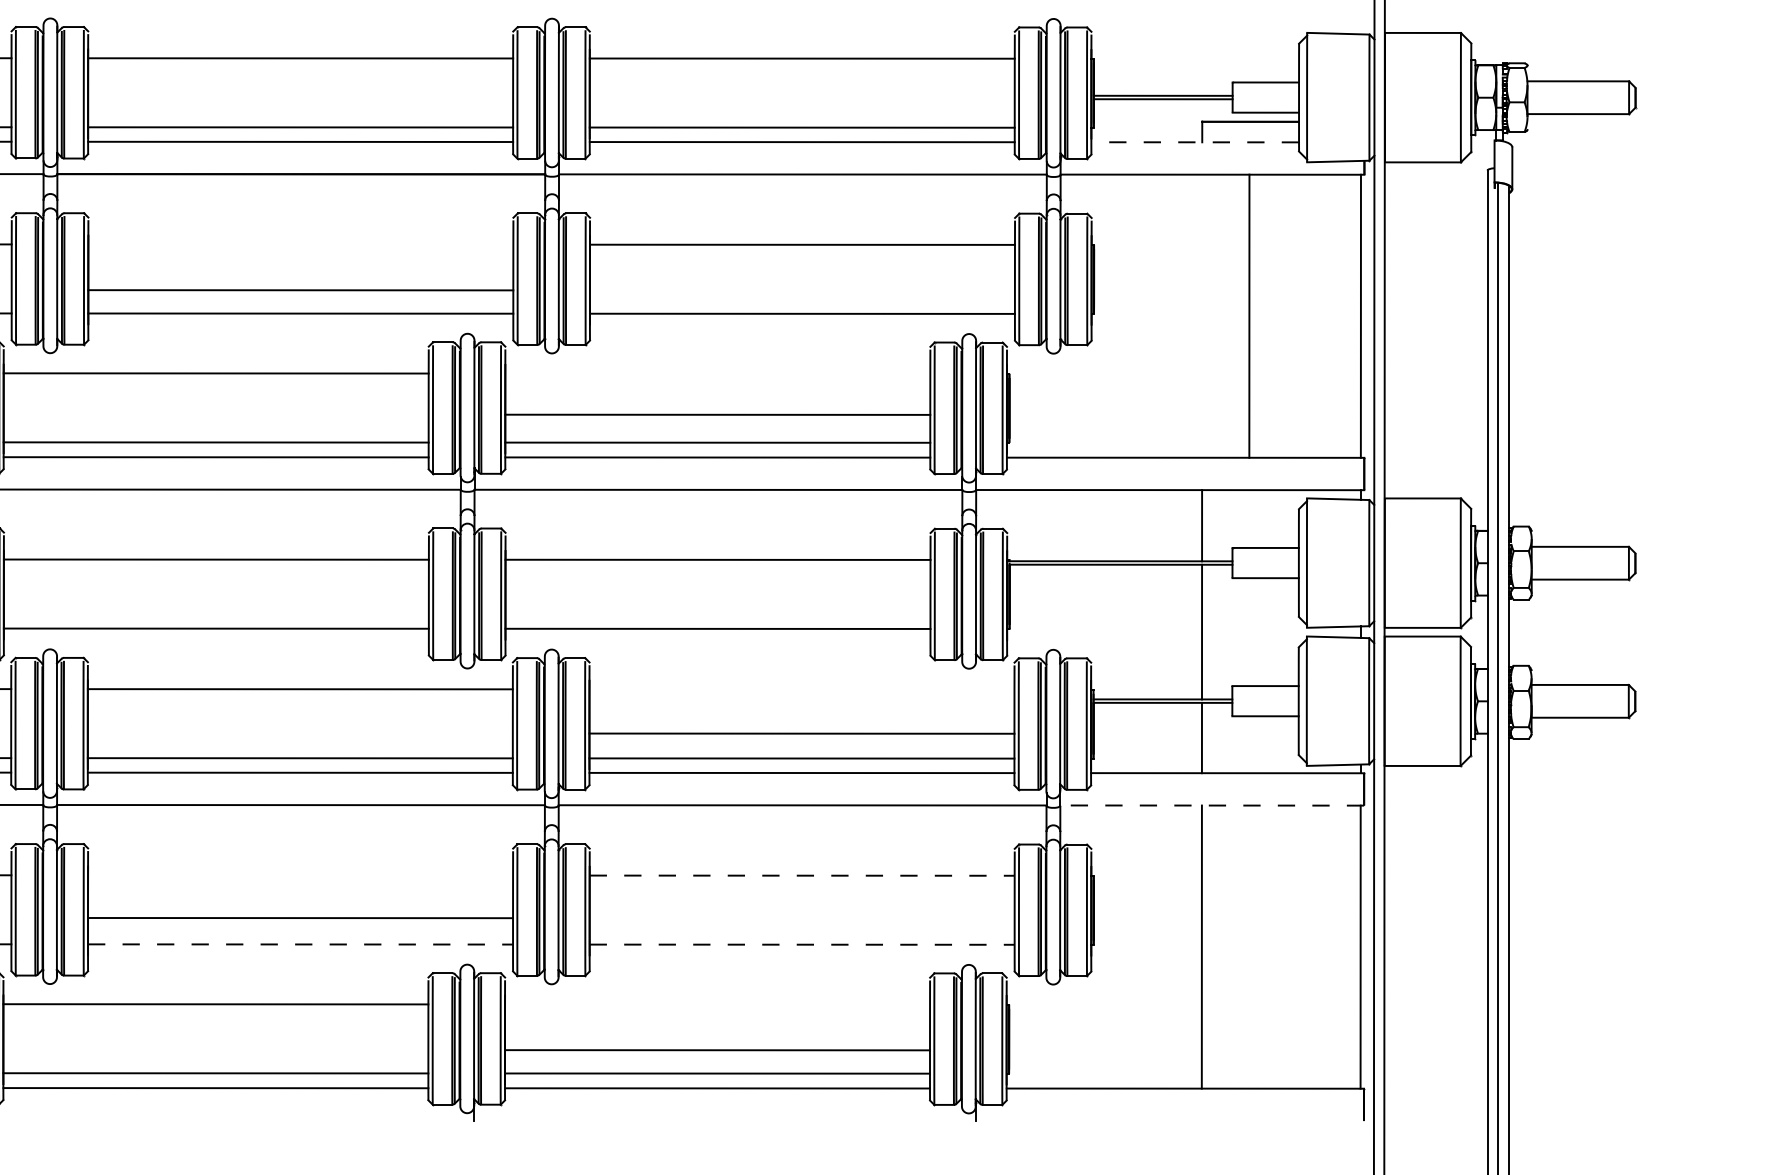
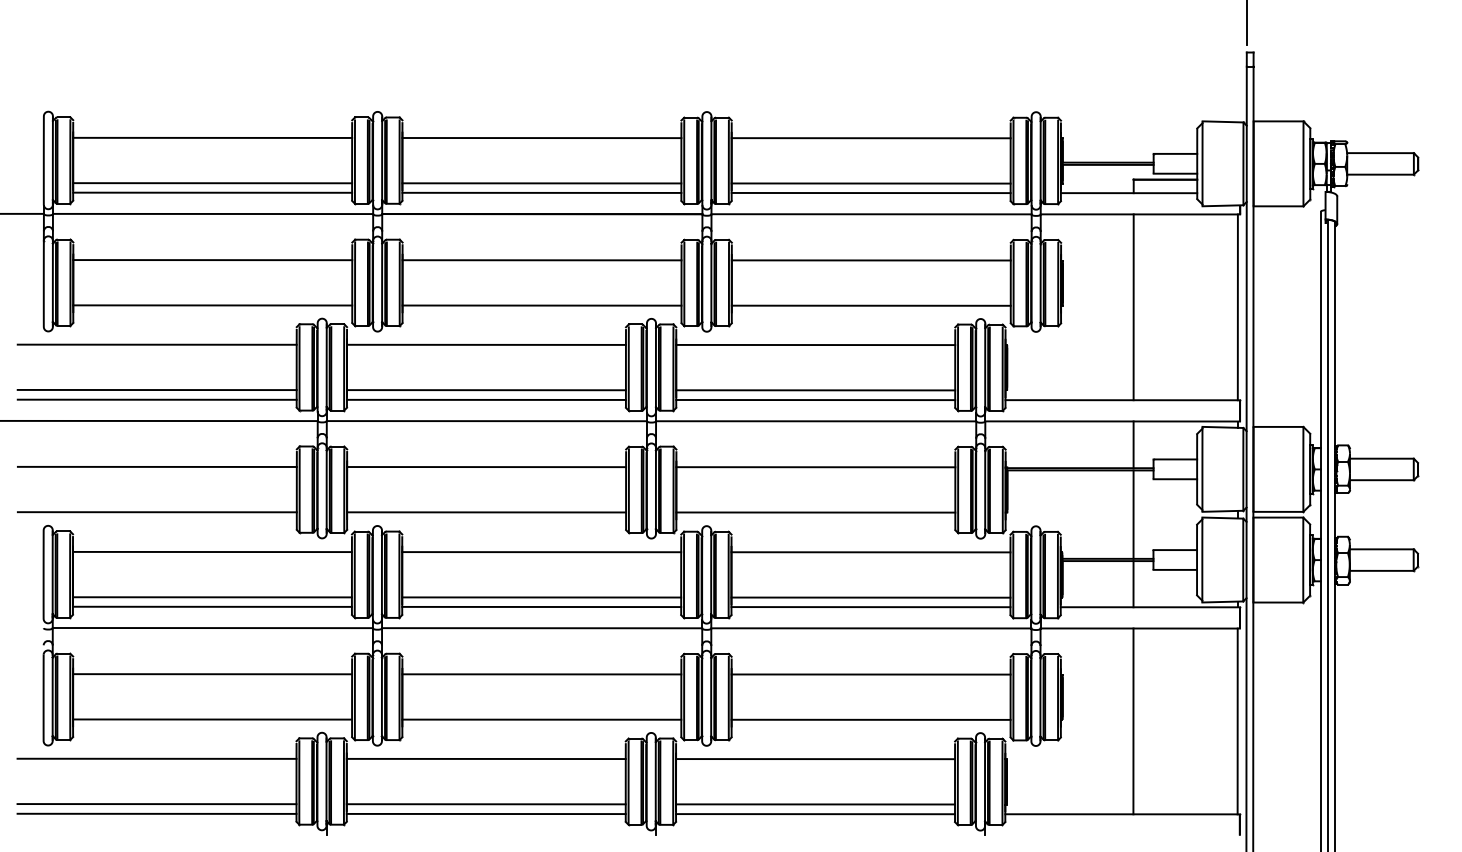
line: (1194, 142) -> (1128, 193), dashed -> solid
line: (300, 290) -> (541, 260), moved
line: (1249, 316) -> (1133, 307), moved
line: (717, 414) -> (815, 344), moved
line: (801, 733) -> (870, 552), moved
line: (1212, 805) -> (1140, 628), dashed -> solid
line: (802, 875) -> (871, 674), dashed -> solid
line: (300, 918) -> (541, 674), moved
line: (301, 944) -> (542, 719), dashed -> solid
line: (802, 944) -> (871, 719), dashed -> solid
line: (717, 1050) -> (815, 759), moved

